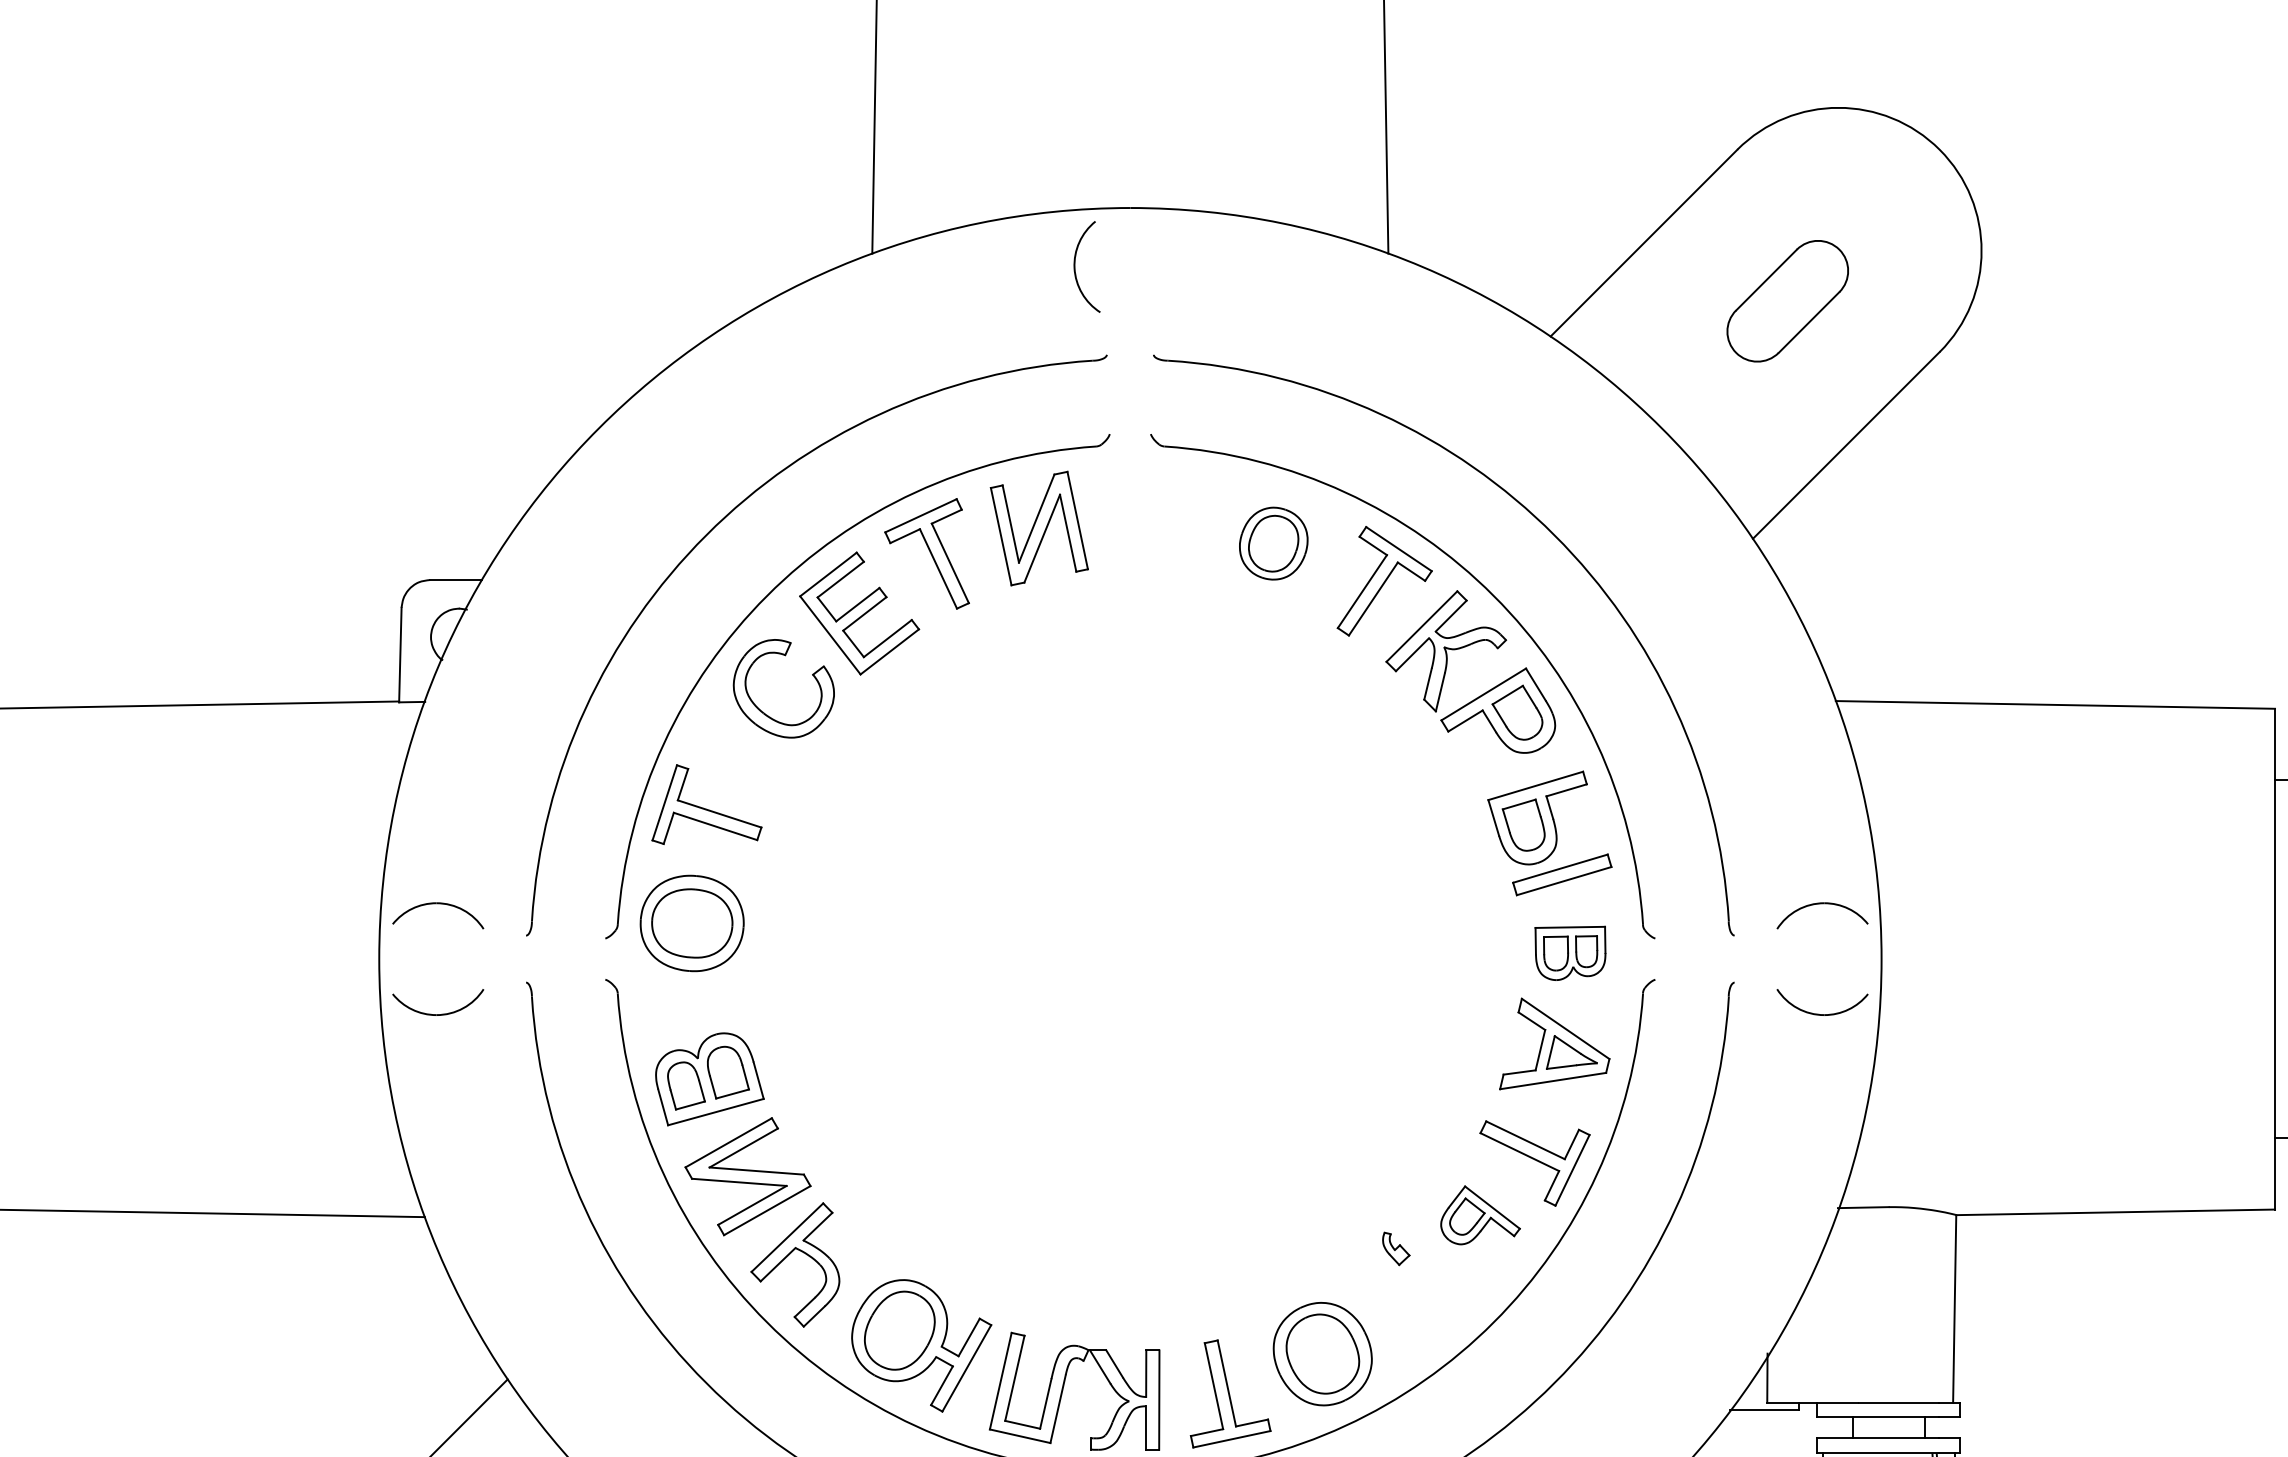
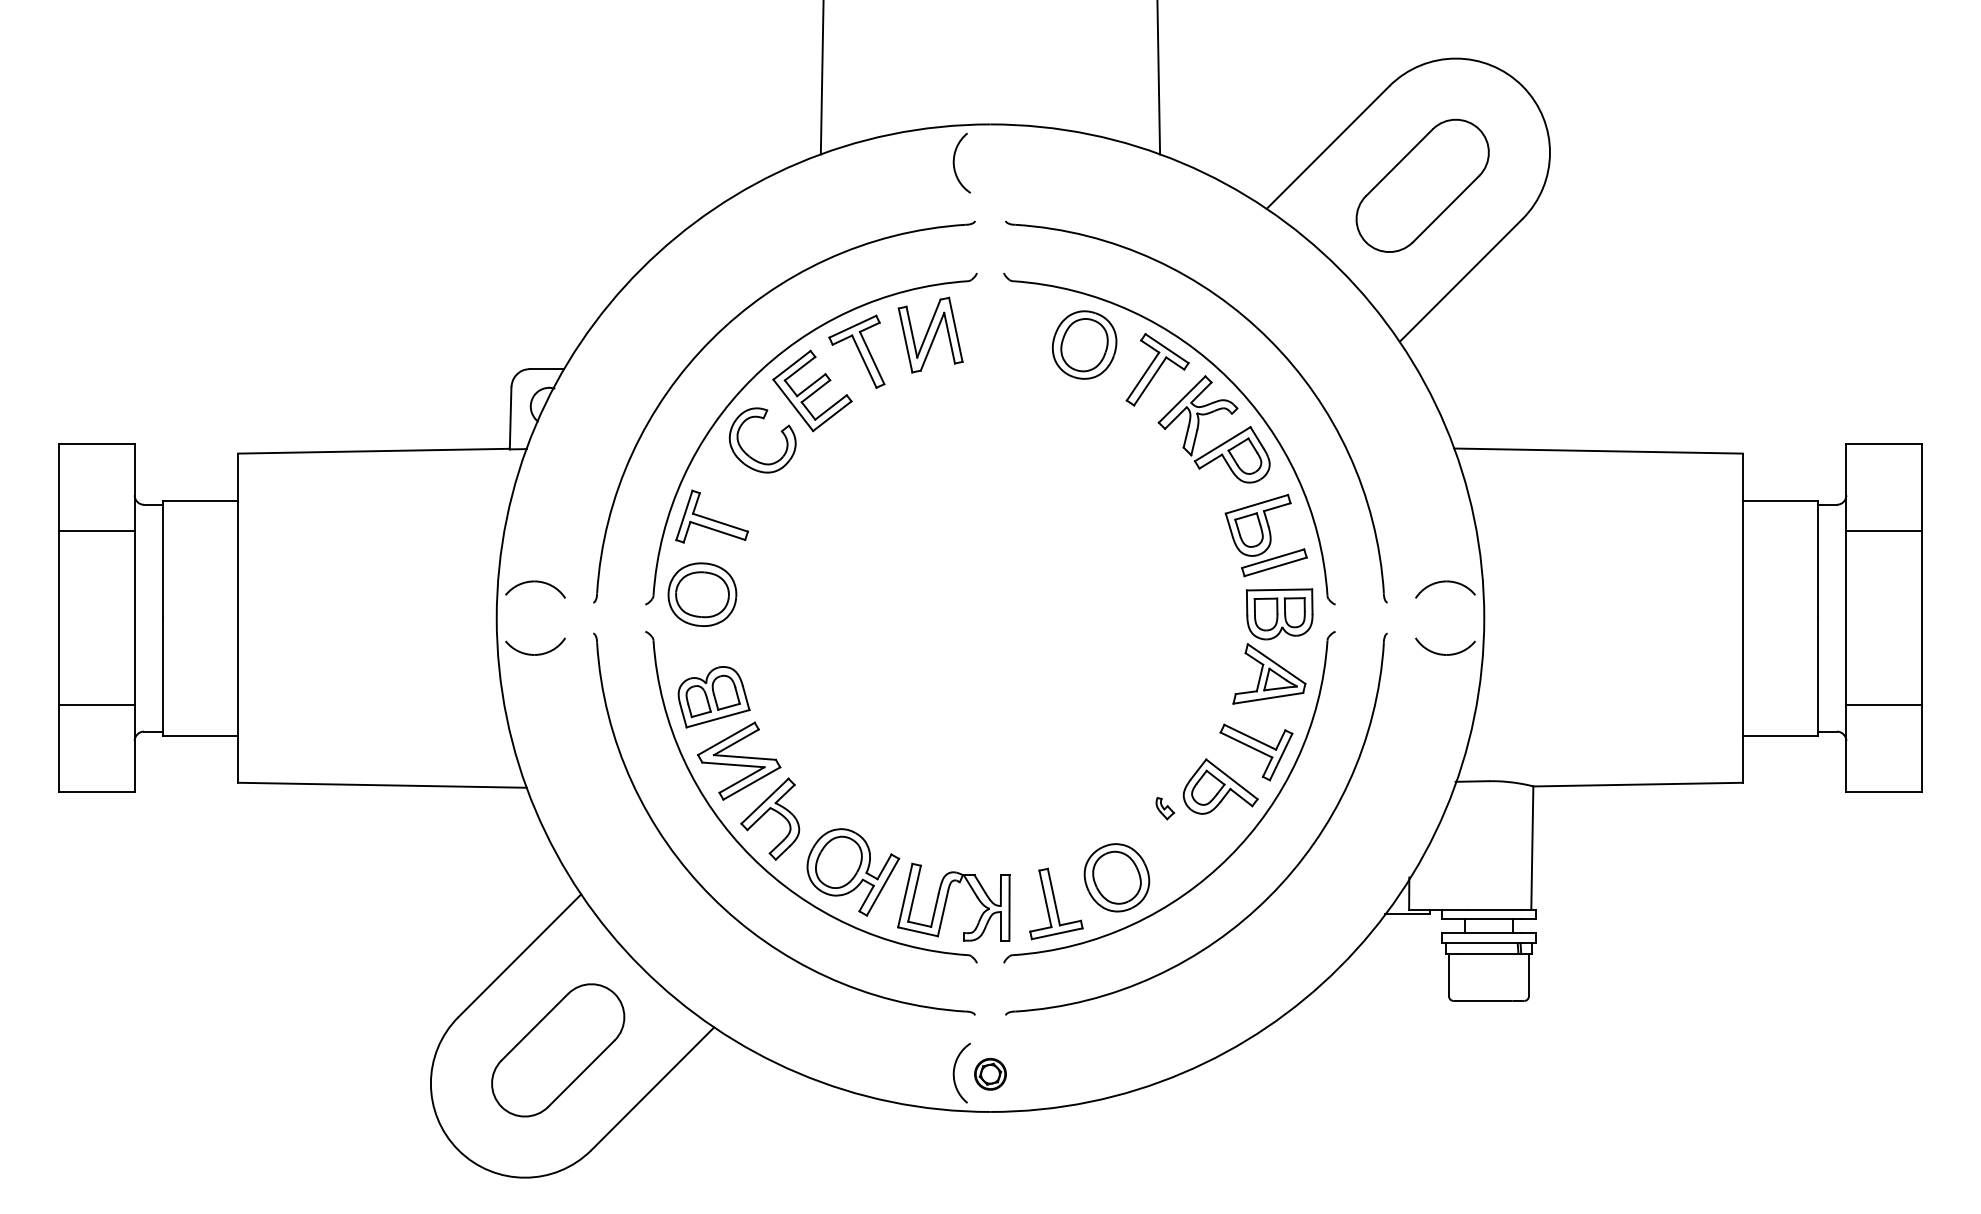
part: (1787, 300) -> (1422, 185), size x1.67
part: (1273, 542) -> (1084, 344), size x1.43
part: (1570, 953) -> (1279, 614), size x1.43
part: (1480, 1215) -> (1220, 786), size x1.43

